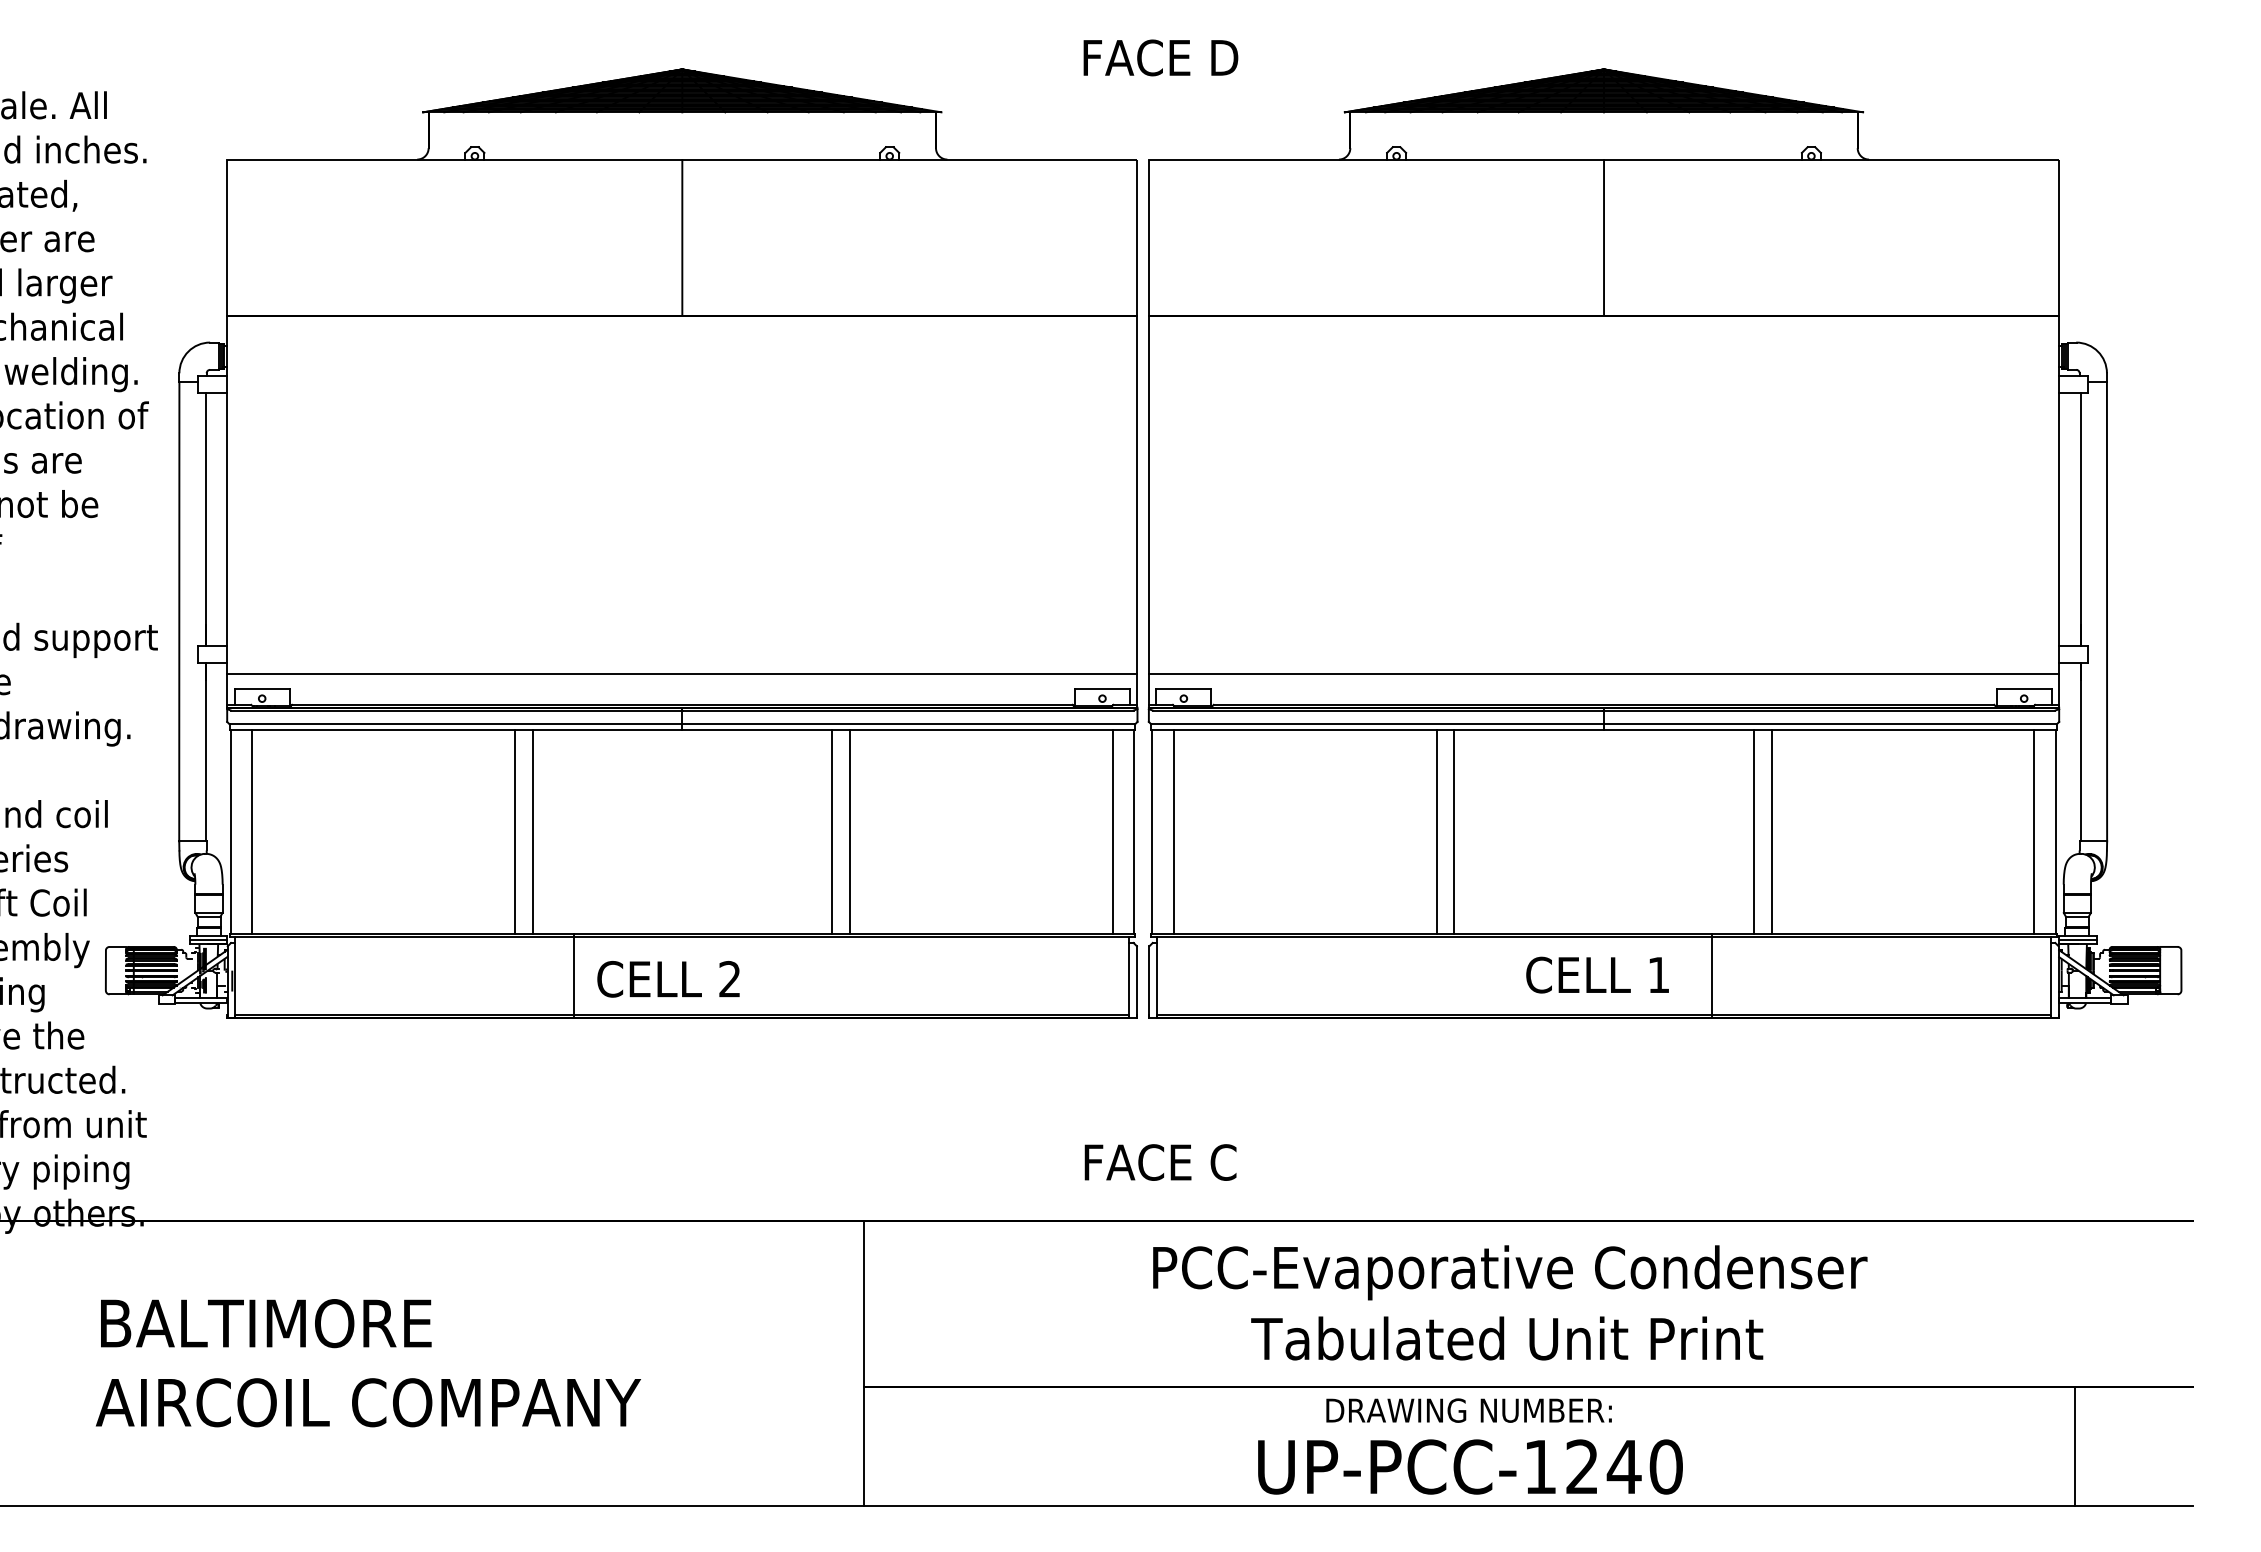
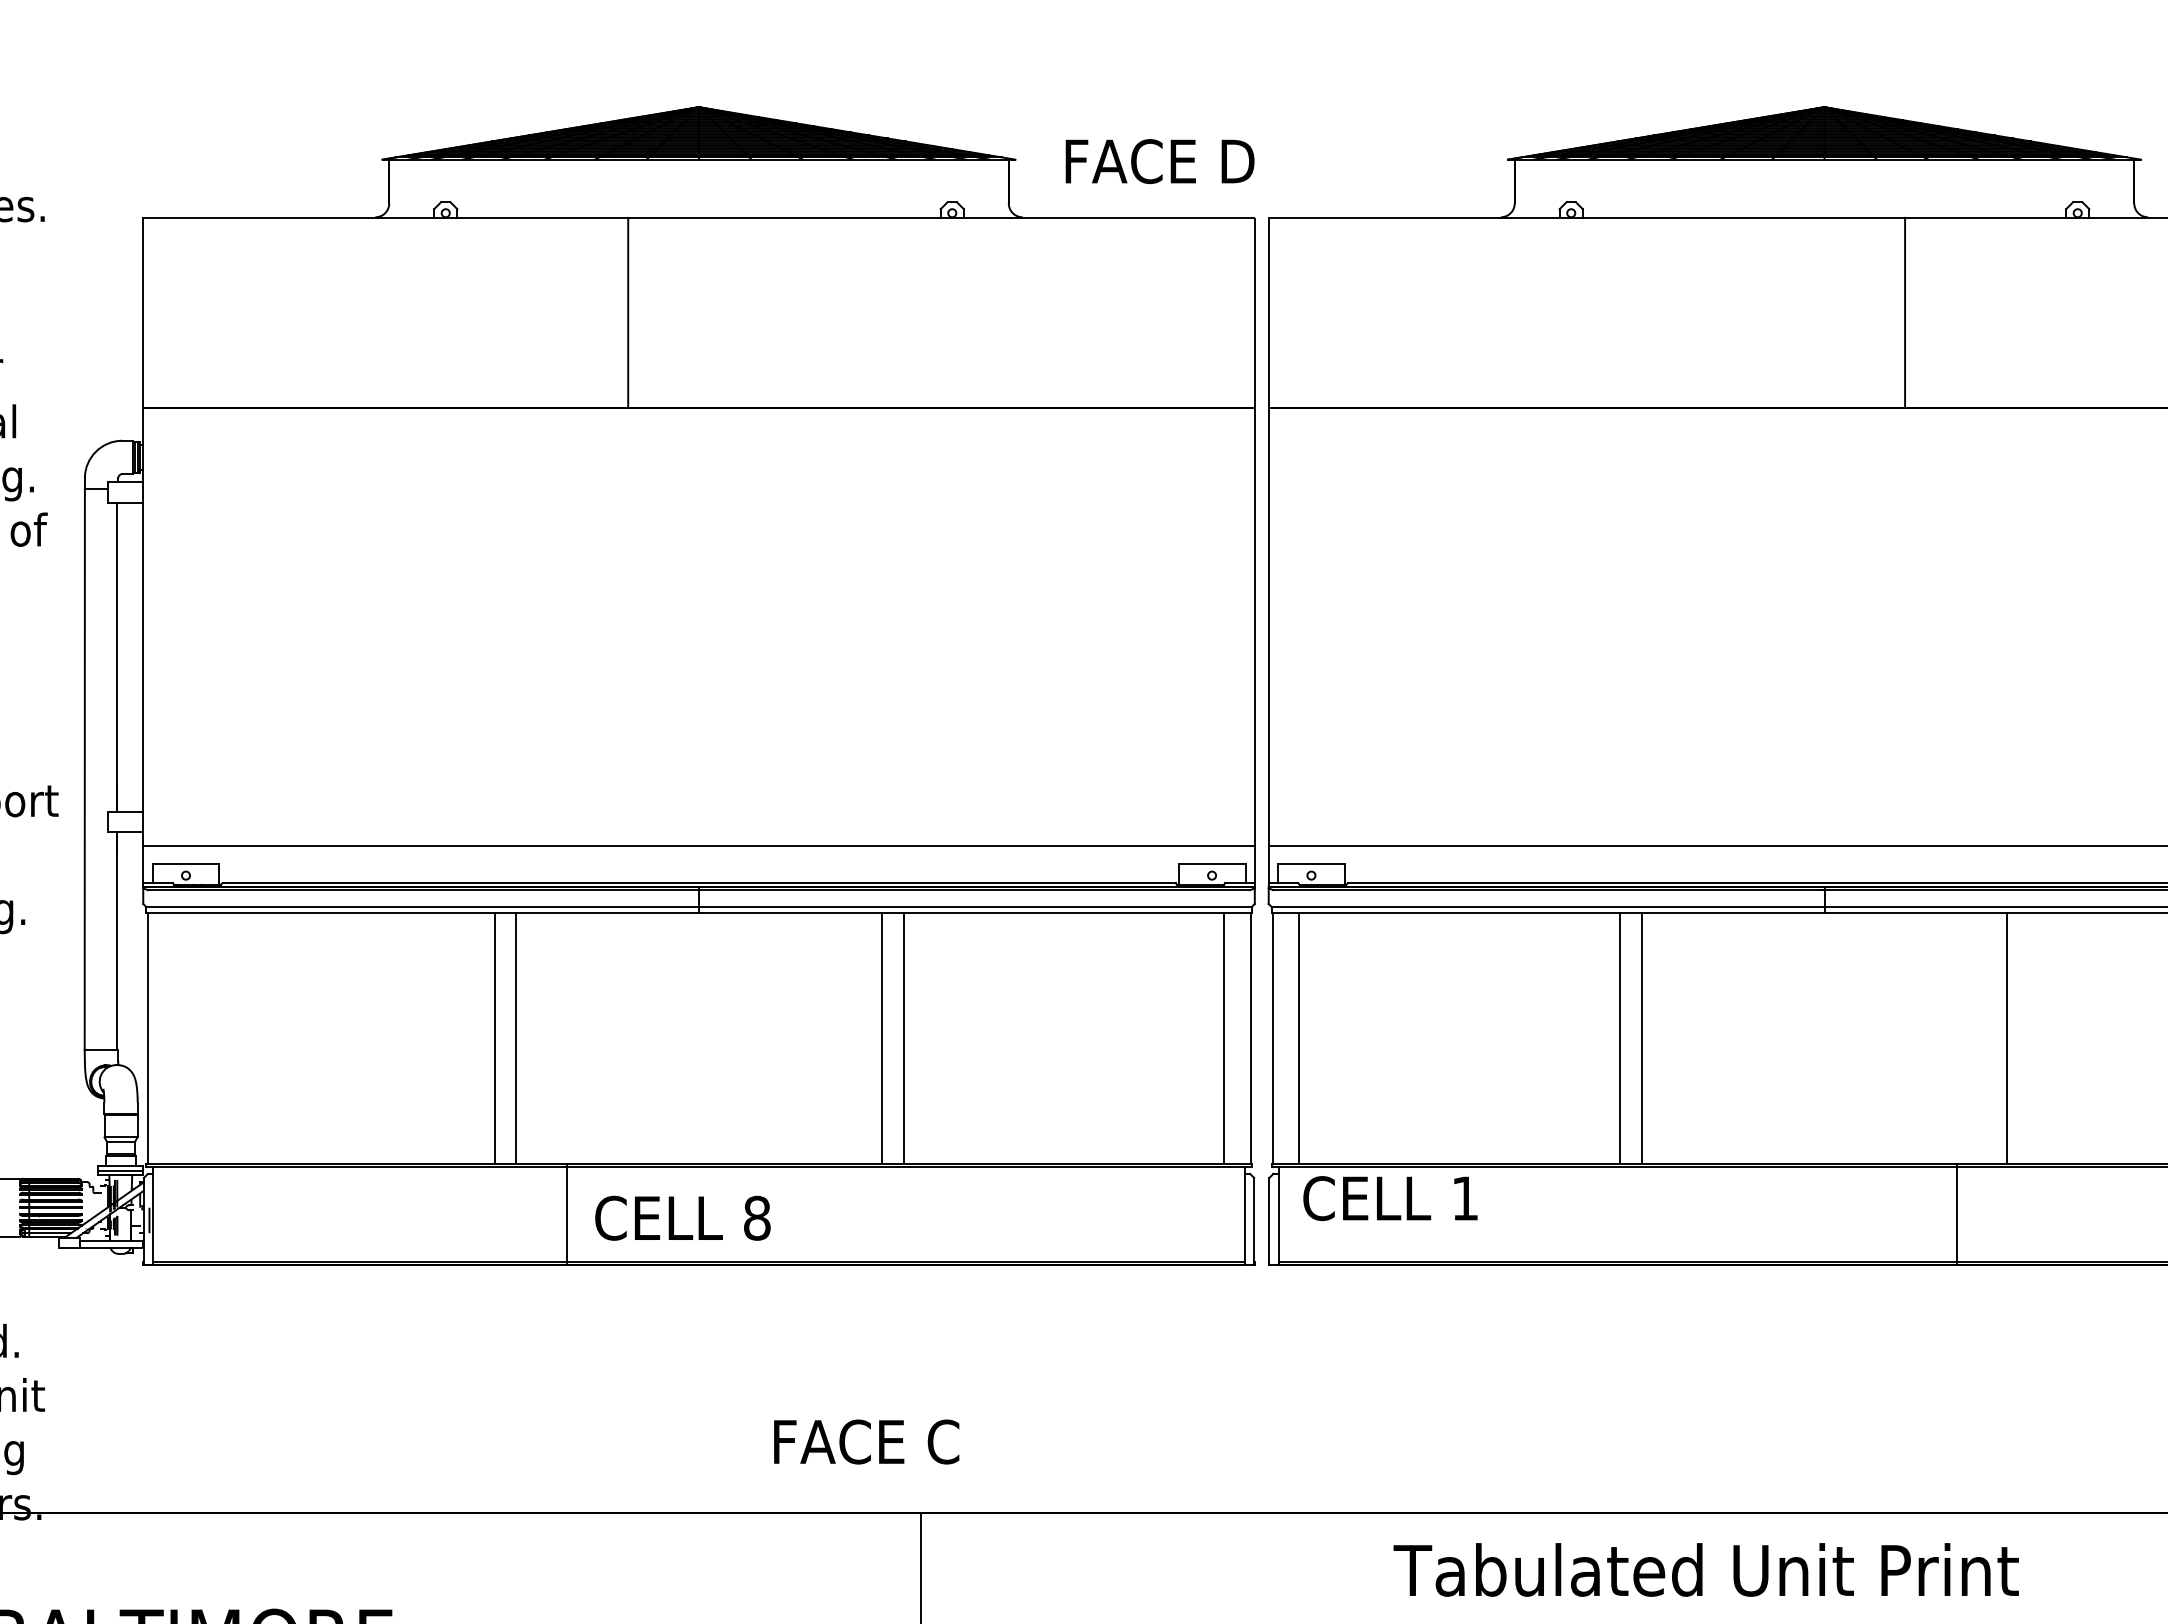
text: (1160, 57) -> (1159, 161), moved
line: (682, 237) -> (628, 312), moved
line: (1604, 237) -> (1905, 312), moved
line: (252, 831) -> (174, 1037), removed
line: (1771, 831) -> (2029, 1037), removed
text: (1597, 974) -> (1390, 1197), moved
text: (729, 979) -> (756, 1218), 2 -> 8
text: (1160, 1162) -> (866, 1441), moved
text: (1510, 1272) -> (1710, 1576), PCC-Evaporative Condenser -> Tabulated Unit Print

